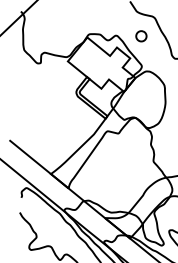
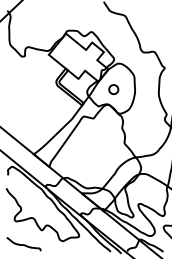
part: (141, 36) -> (113, 89), moved

